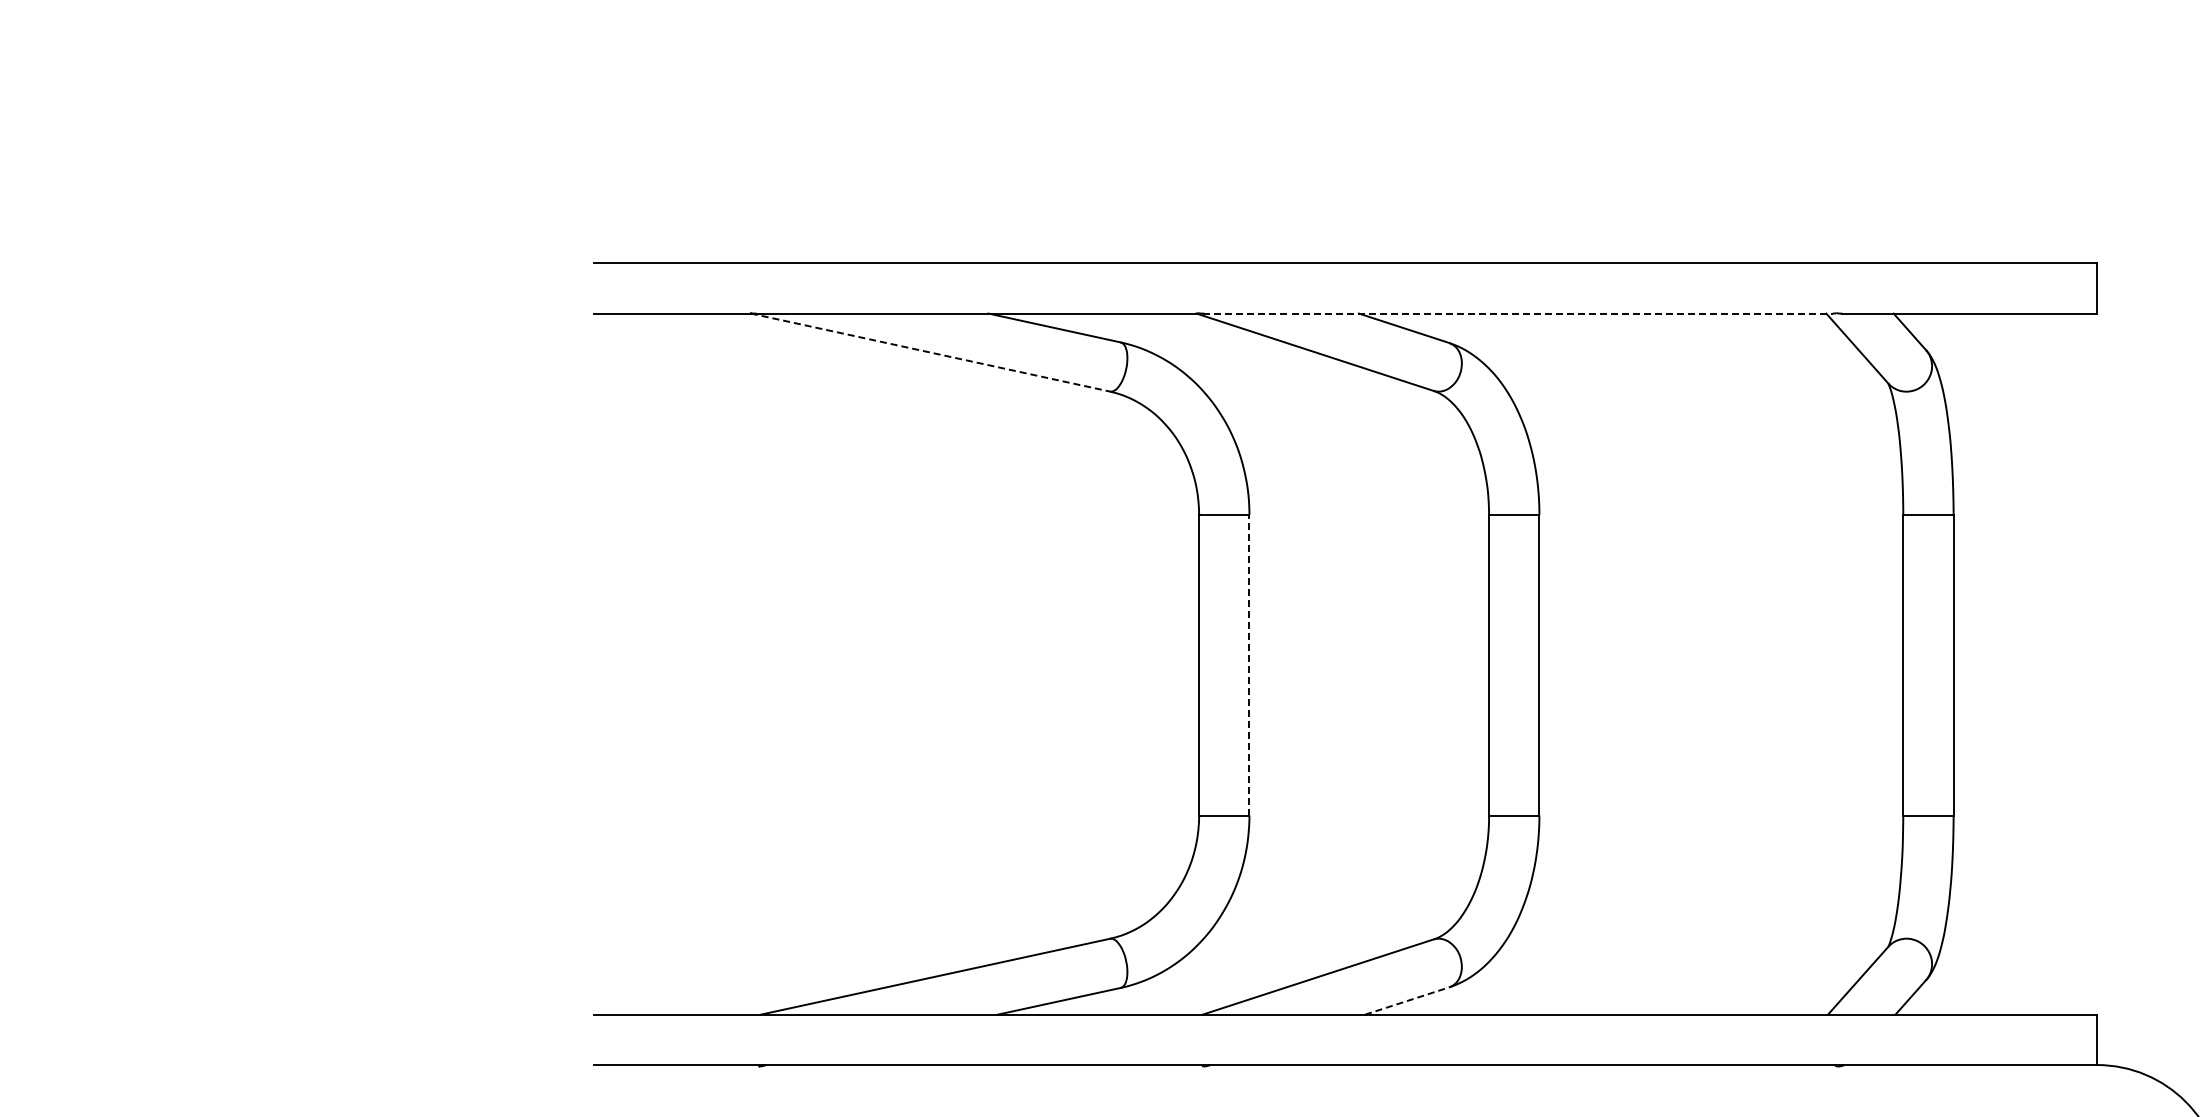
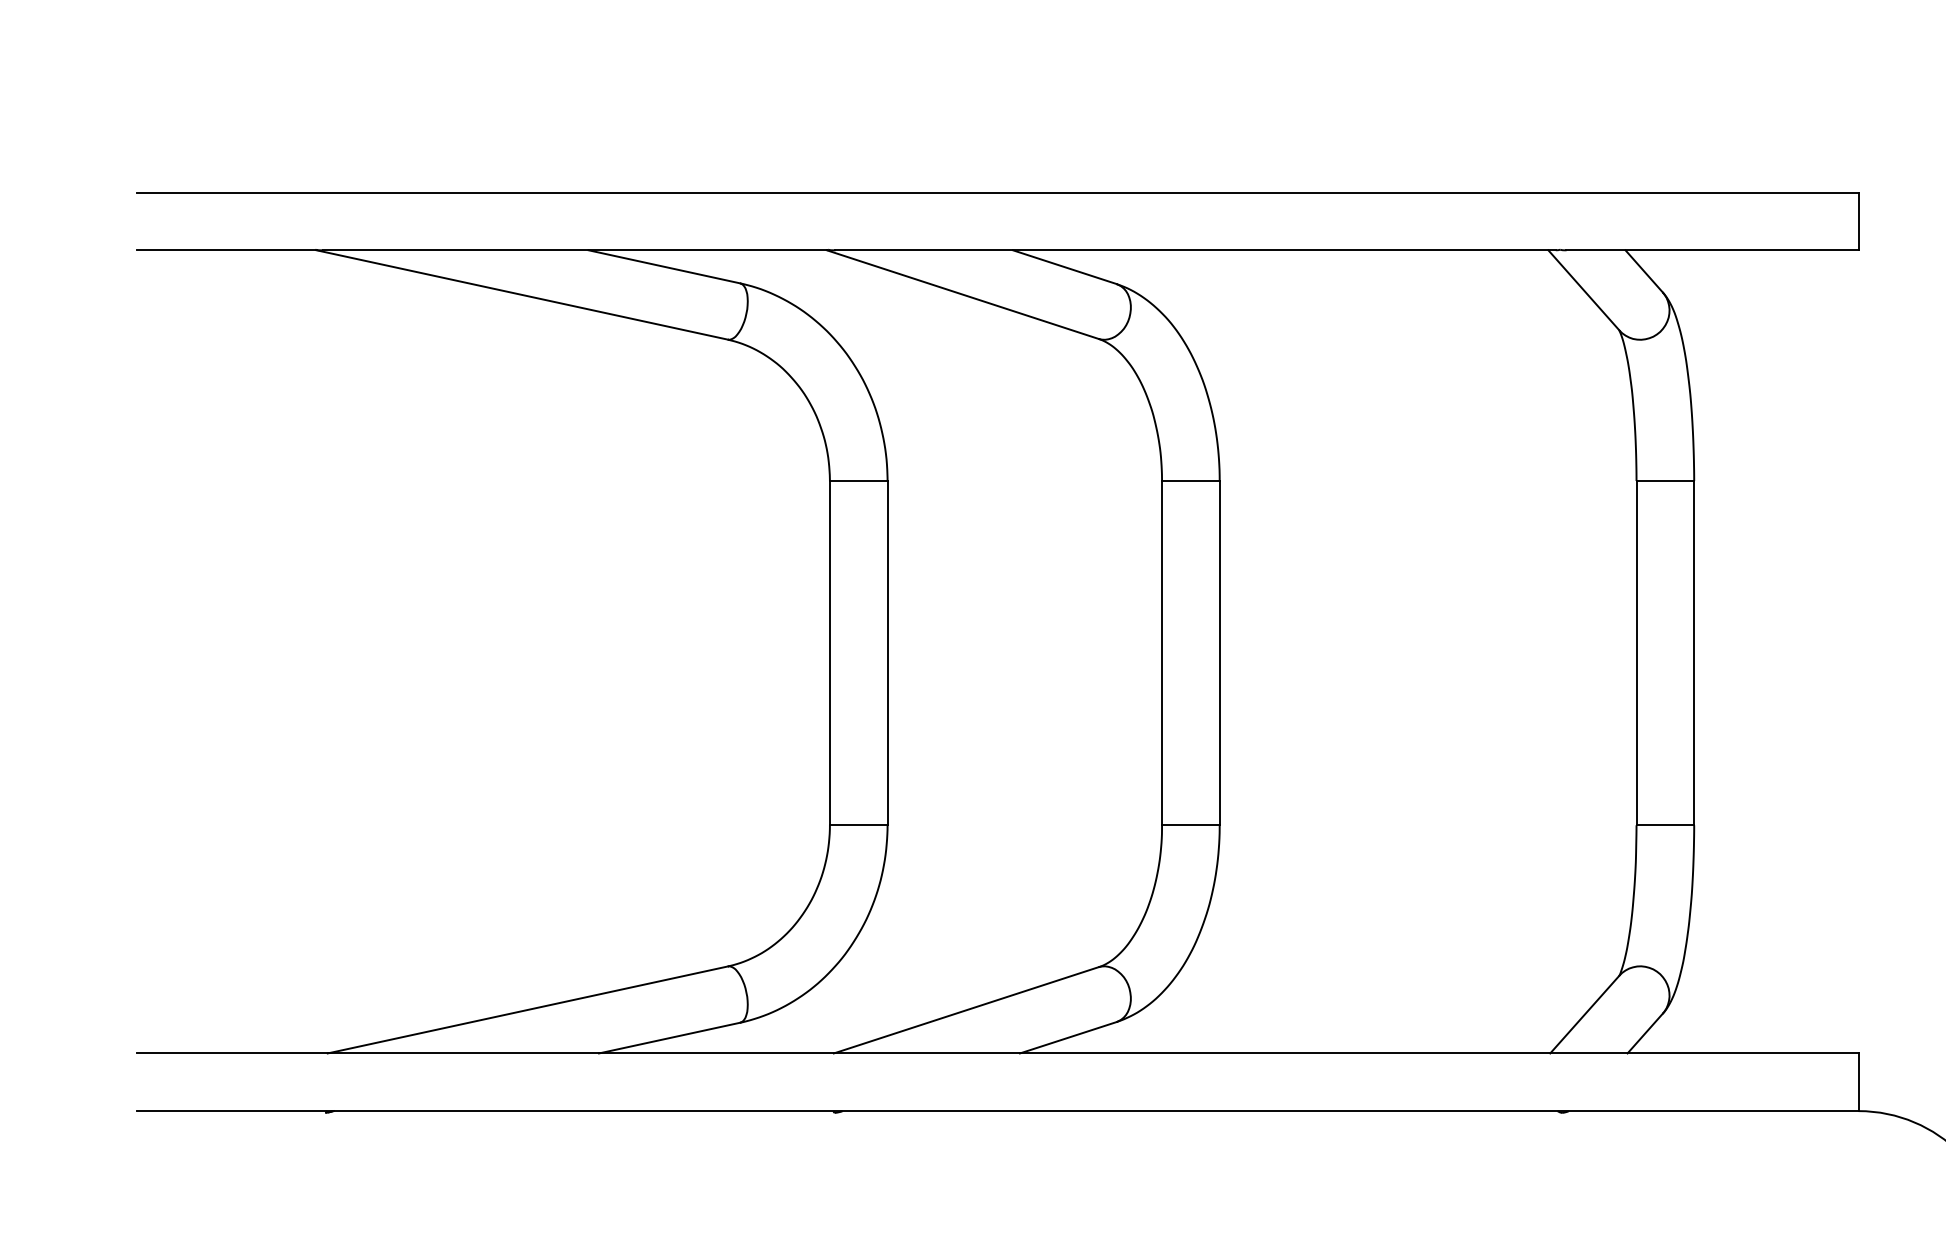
line: (1518, 313) -> (1195, 250), dashed -> solid
line: (930, 352) -> (522, 294), dashed -> solid
line: (1249, 664) -> (887, 652), dashed -> solid
line: (1407, 1000) -> (1068, 1037), dashed -> solid

